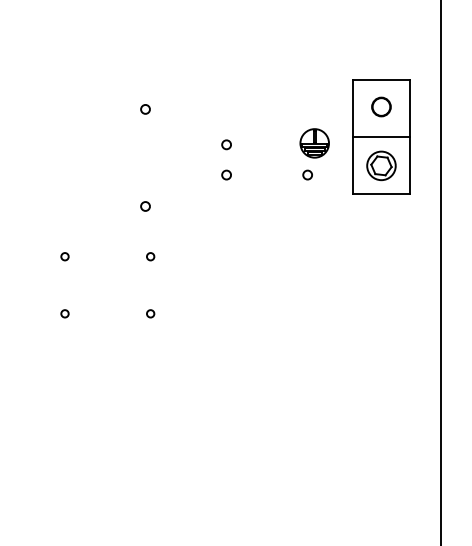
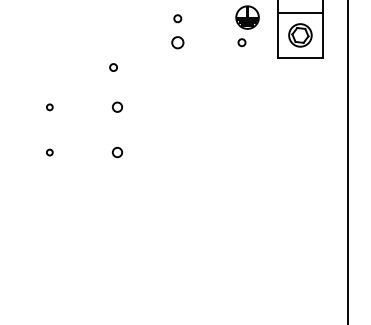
circle: (226, 174) -> (177, 42), size x1.6
circle: (150, 256) -> (117, 107), size x1.6
circle: (150, 313) -> (117, 152), size x1.6

